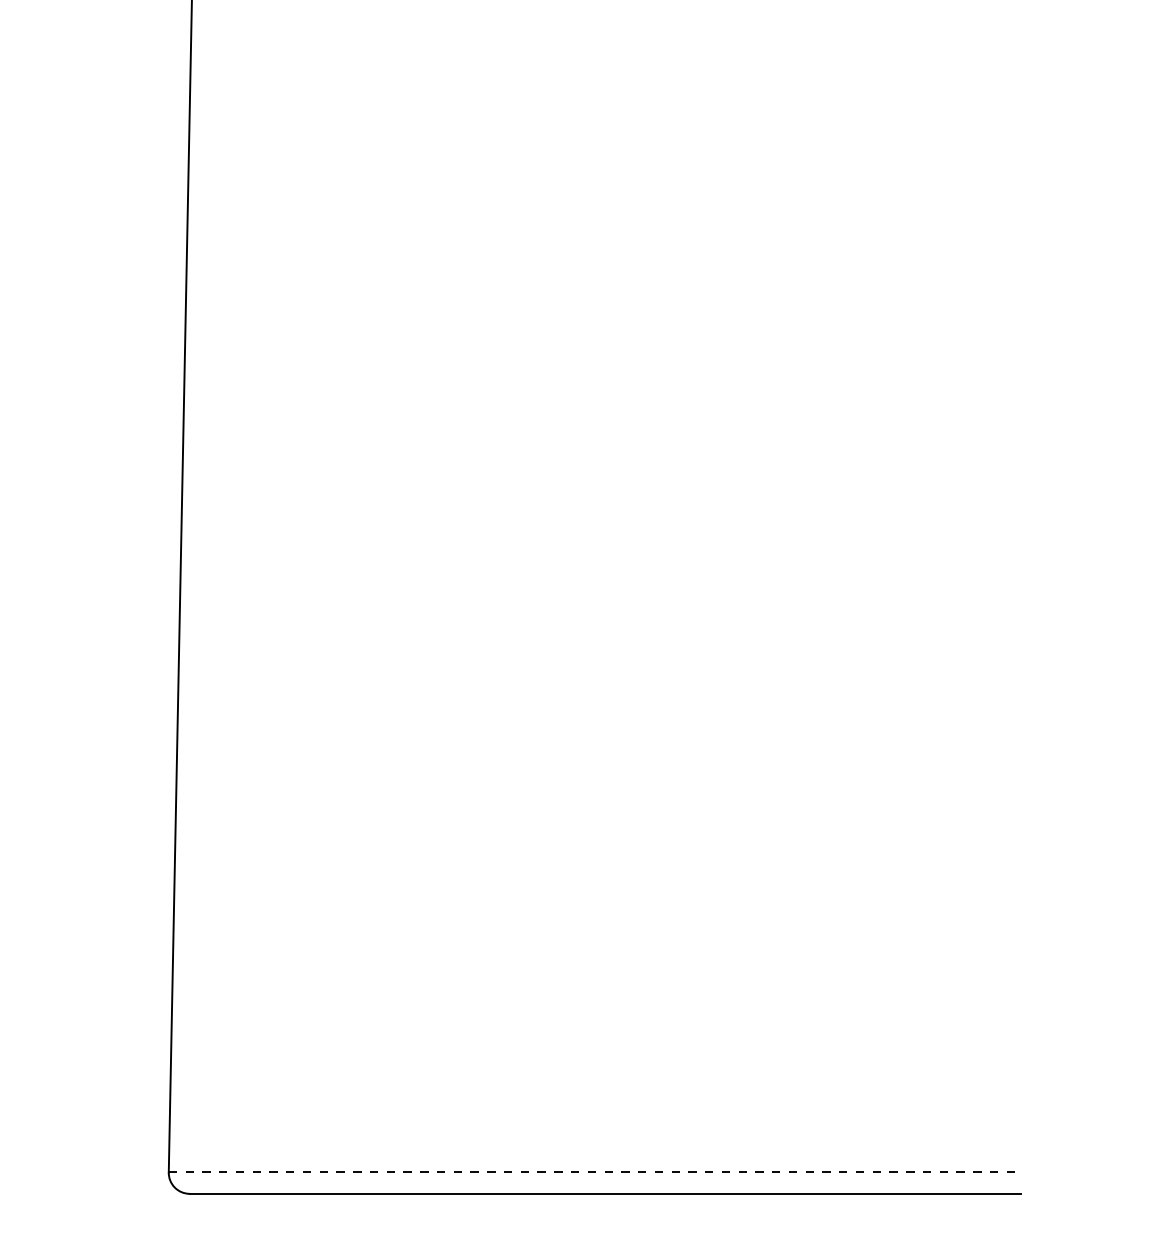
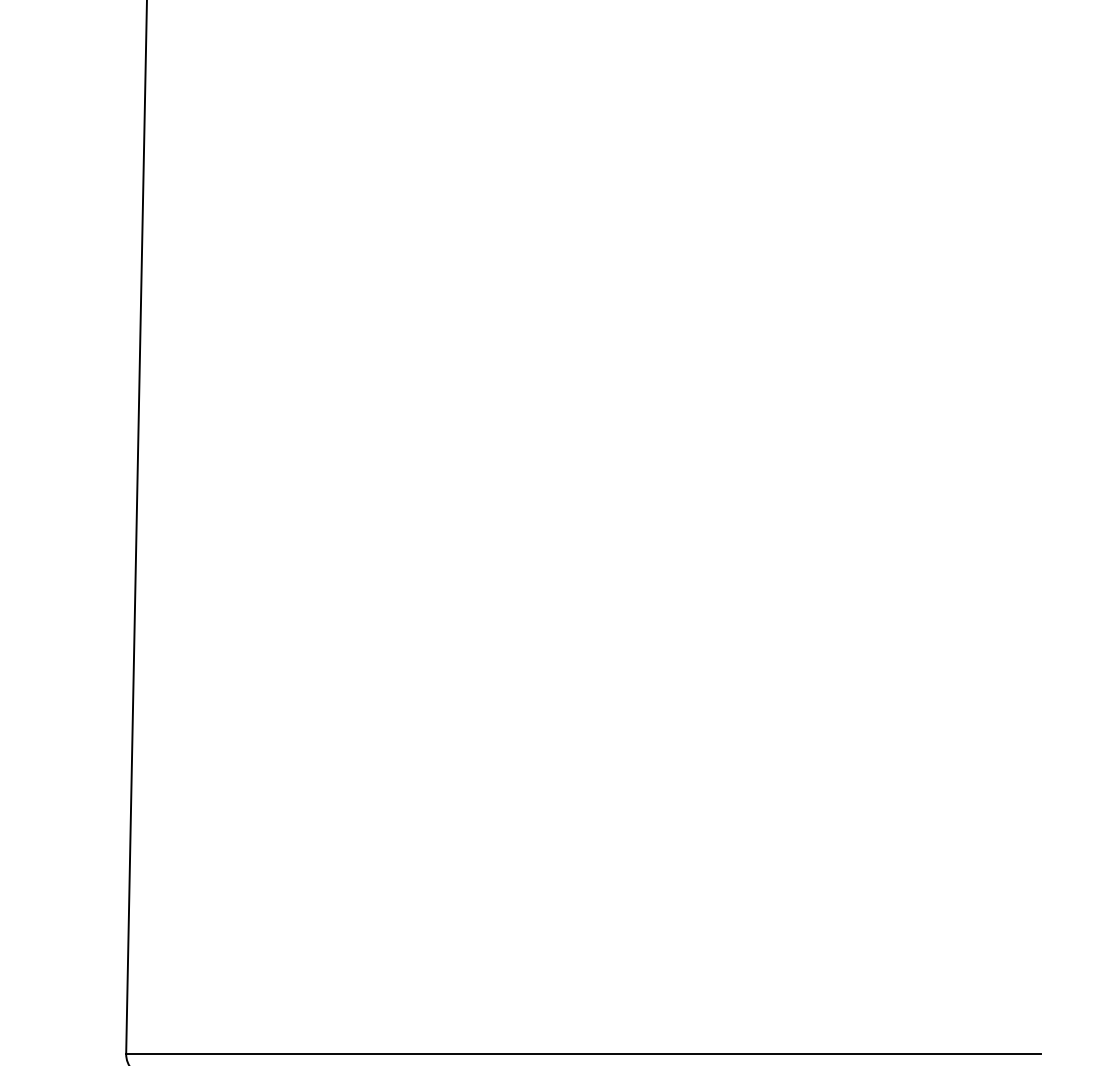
line: (591, 1172) -> (583, 1053), dashed -> solid

